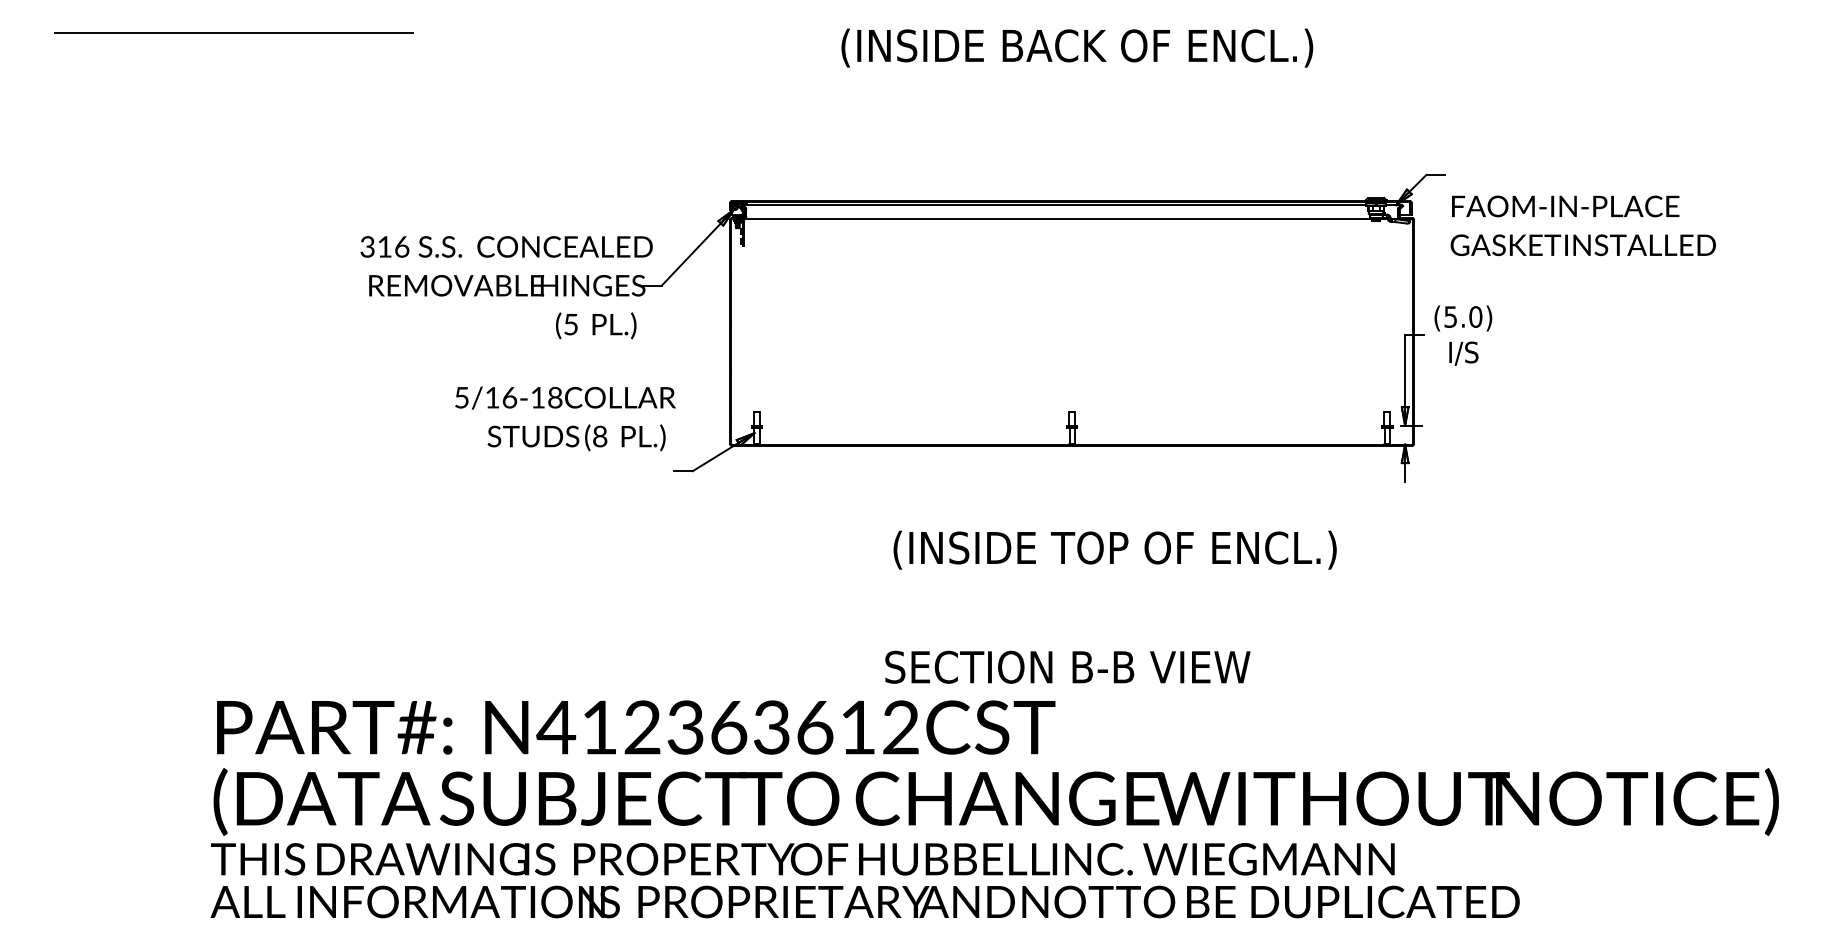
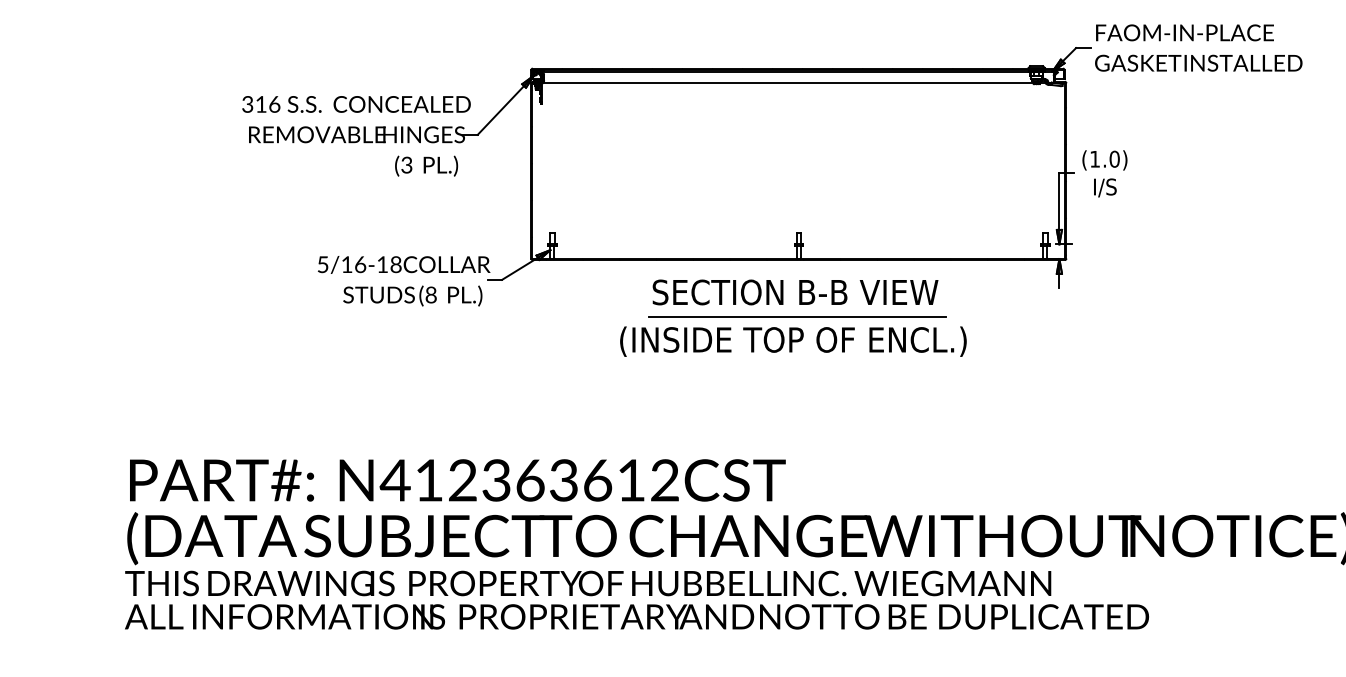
text: (1582, 225) -> (1198, 47), moved
text: (1450, 316) -> (1094, 158), (5.0) -> (1.0)
text: (570, 324) -> (406, 165), (5 -> (3
text: (565, 418) -> (404, 280), moved
line: (1070, 518) -> (797, 316), added
text: (1114, 549) -> (792, 341), moved
text: (1067, 666) -> (795, 291), moved

